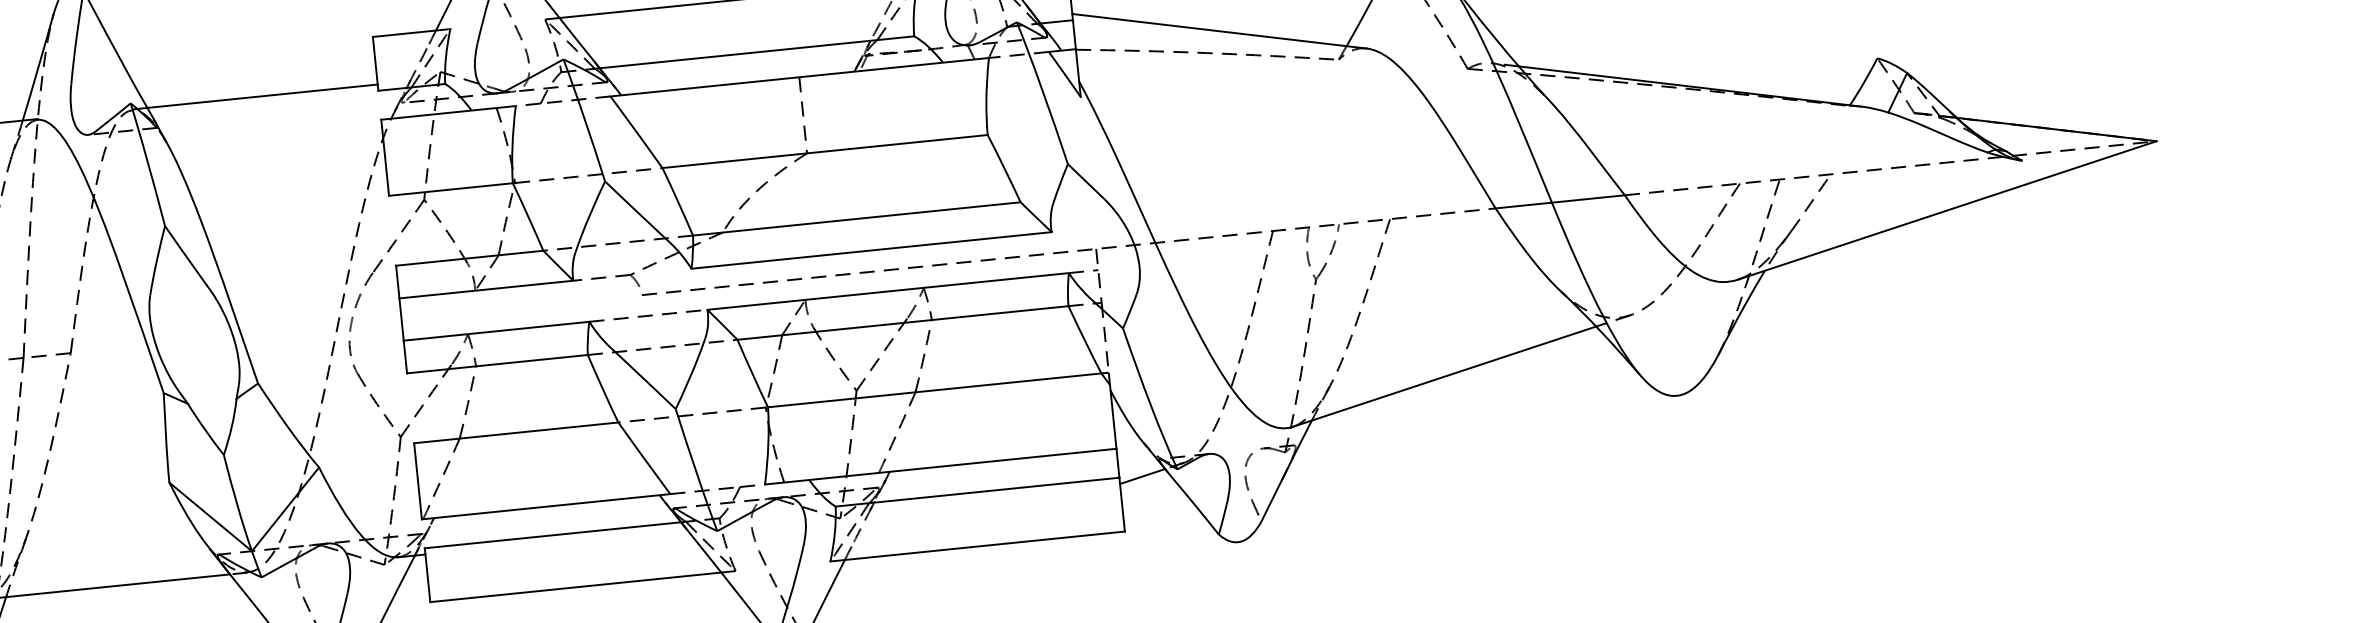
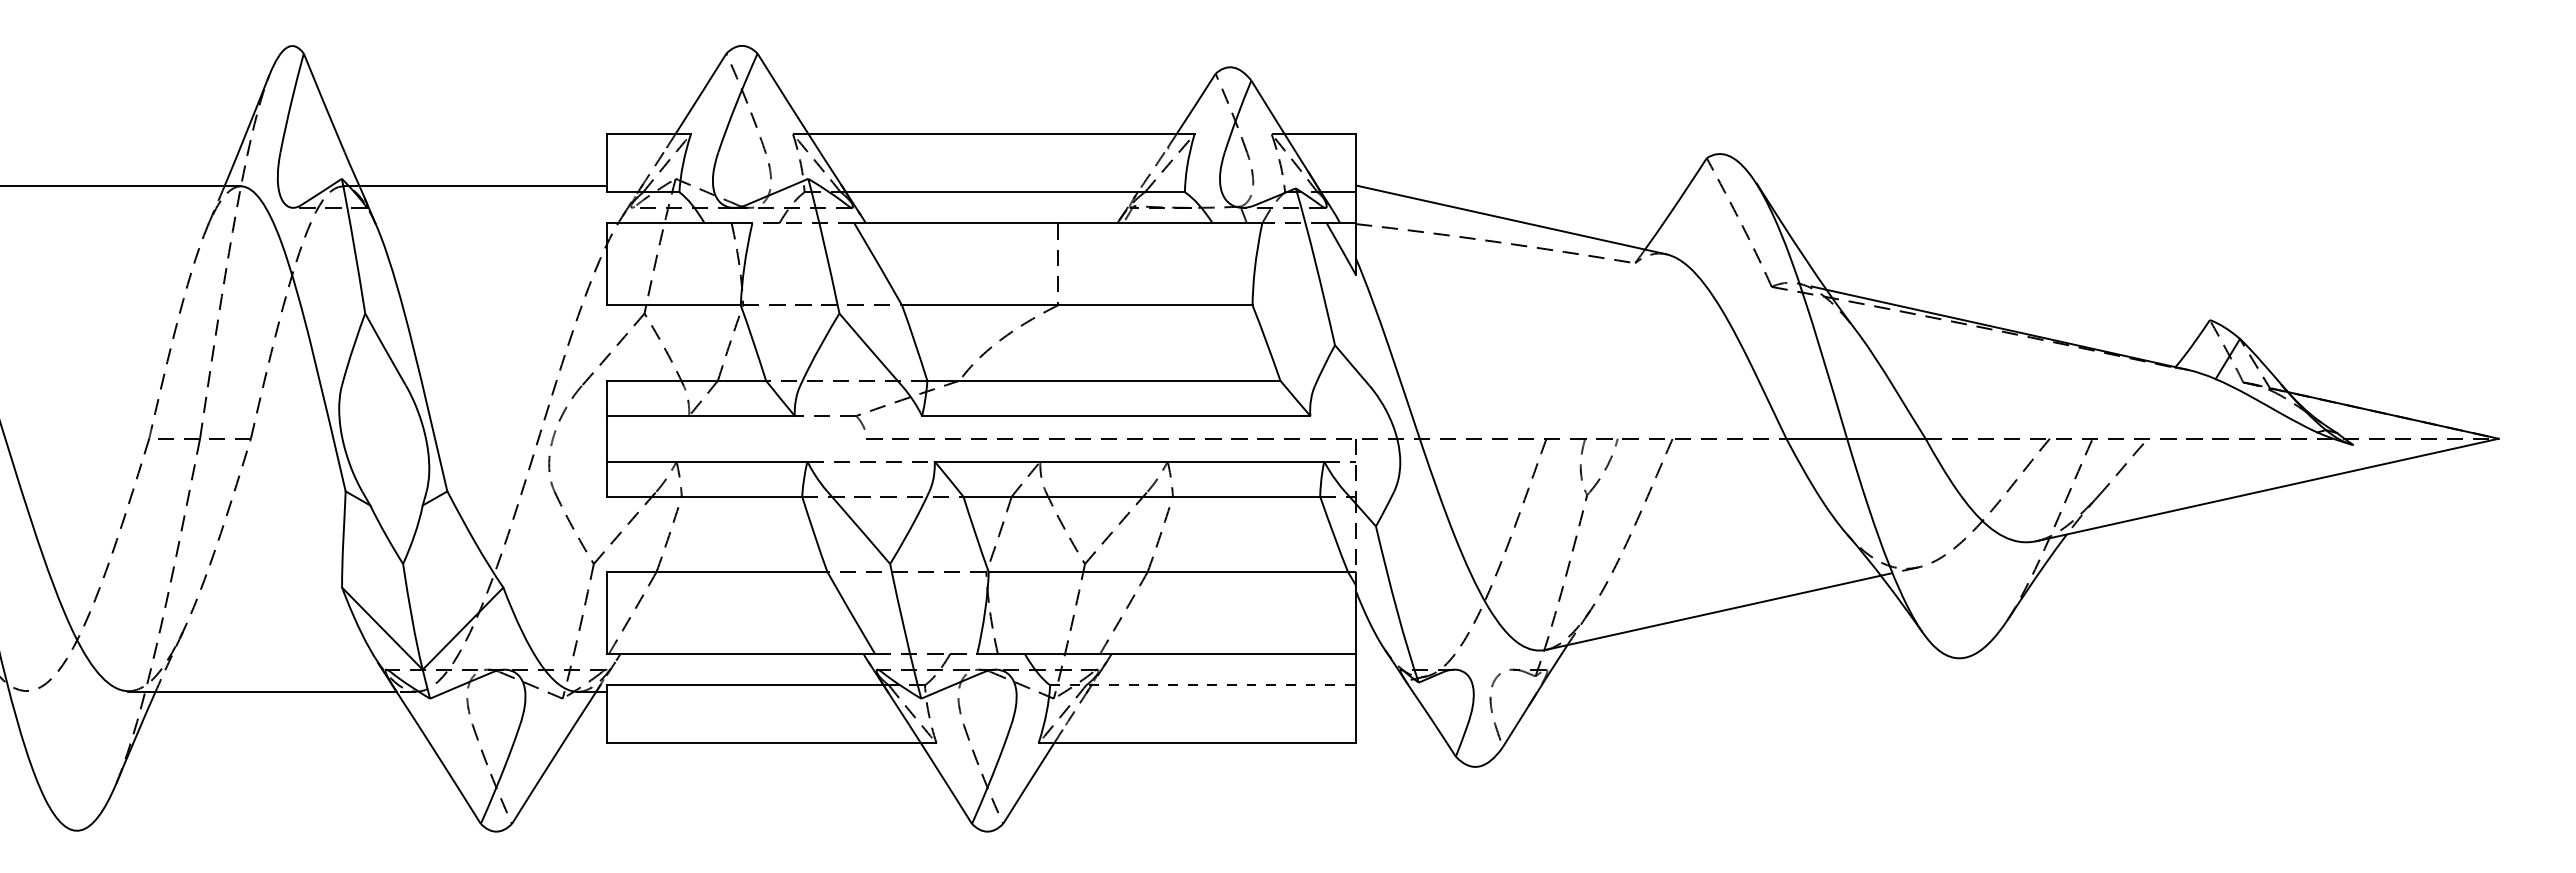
line: (1142, 476) -> (1380, 686), removed
line: (977, 492) -> (1203, 685), solid -> dashed

